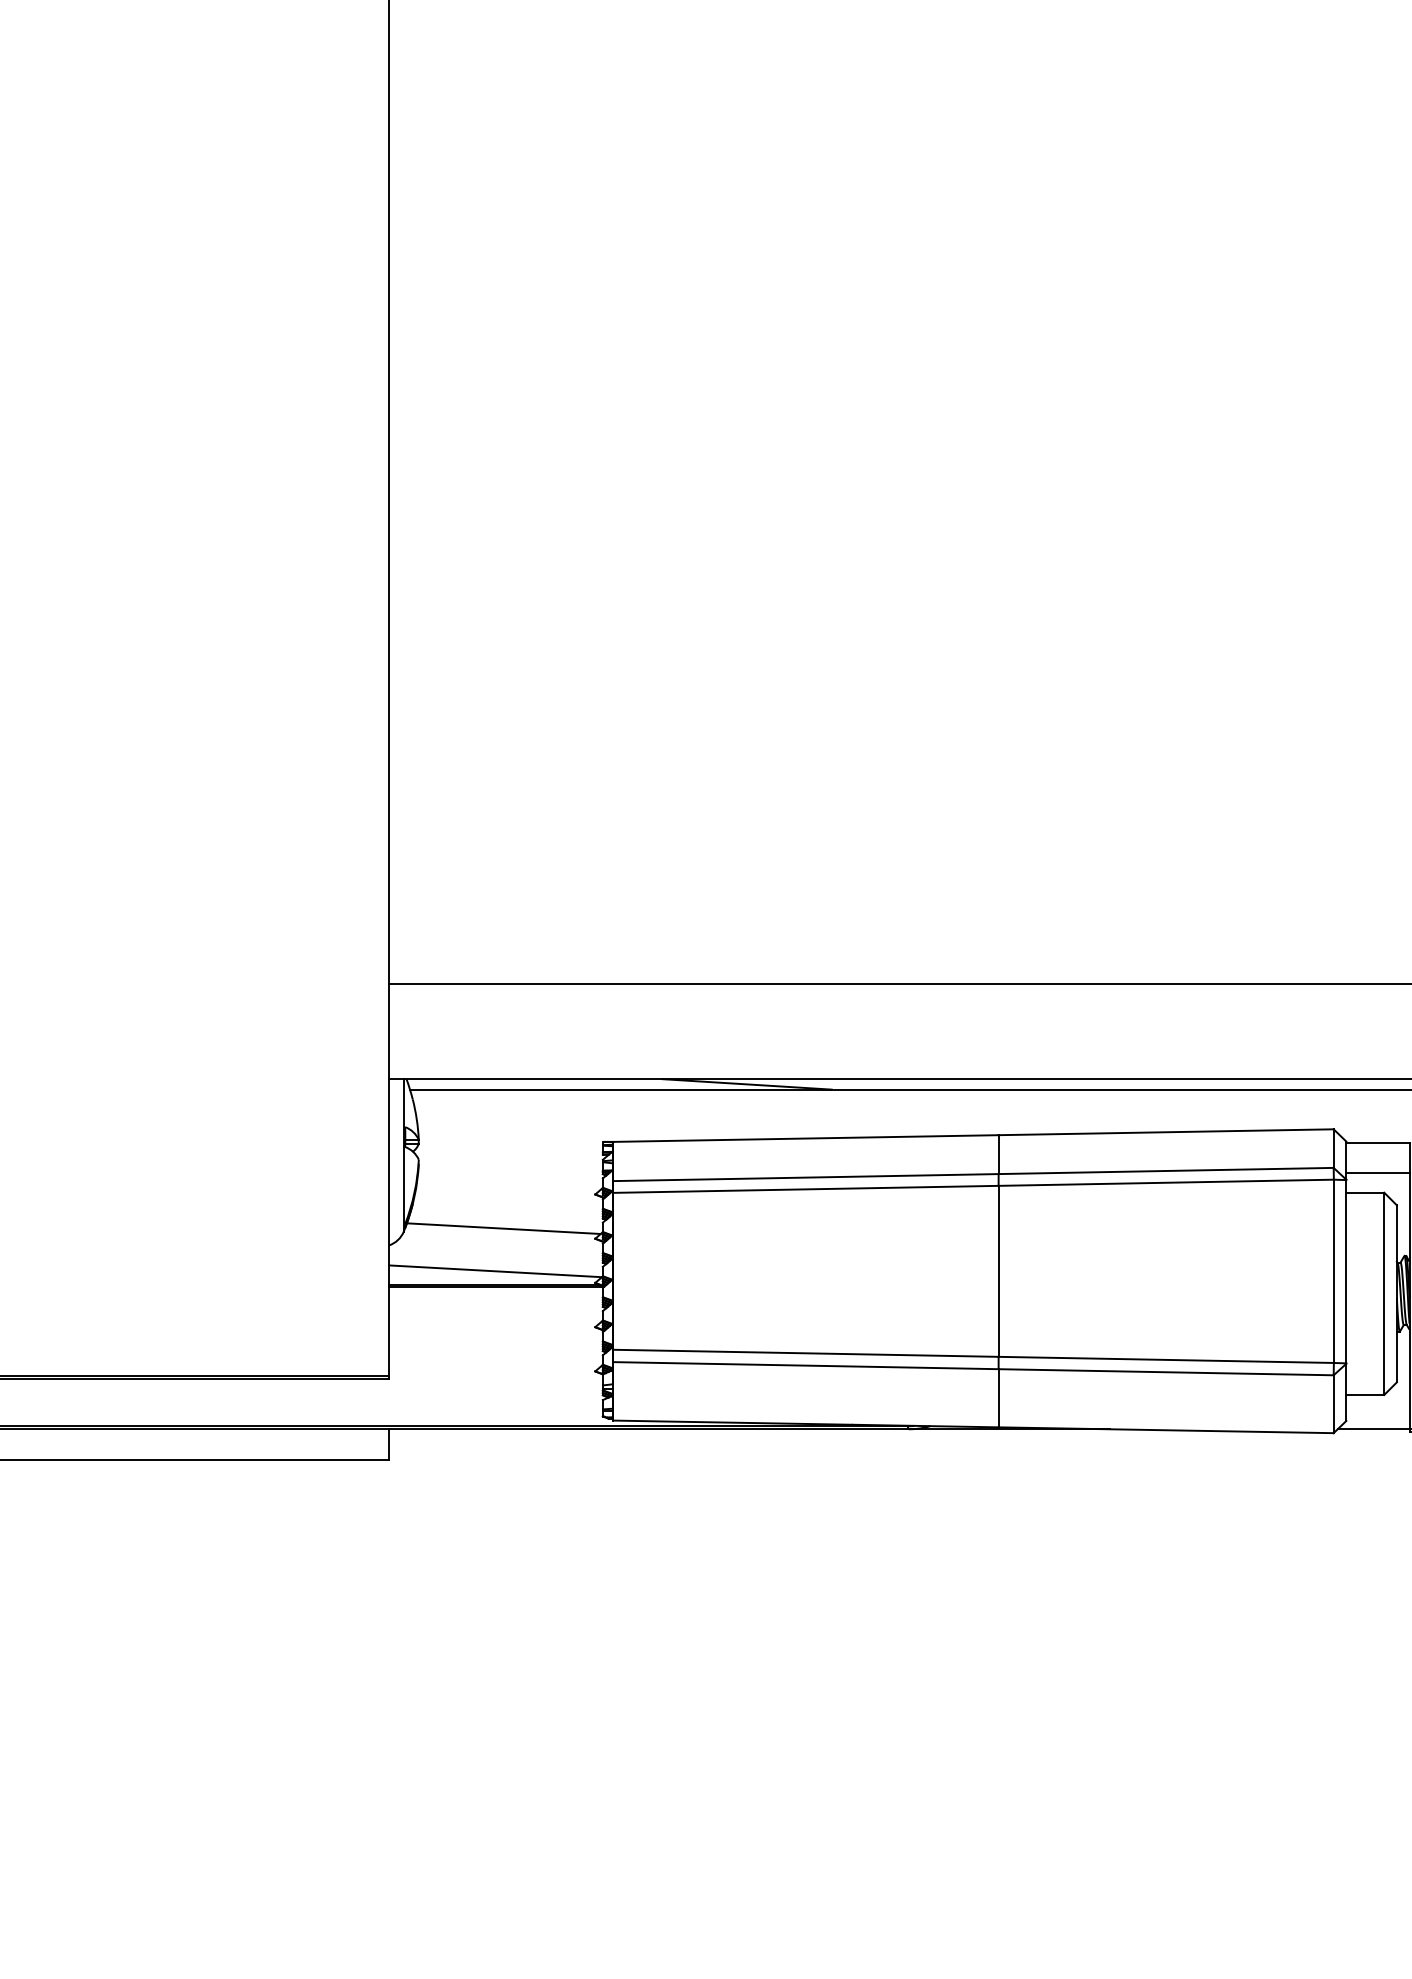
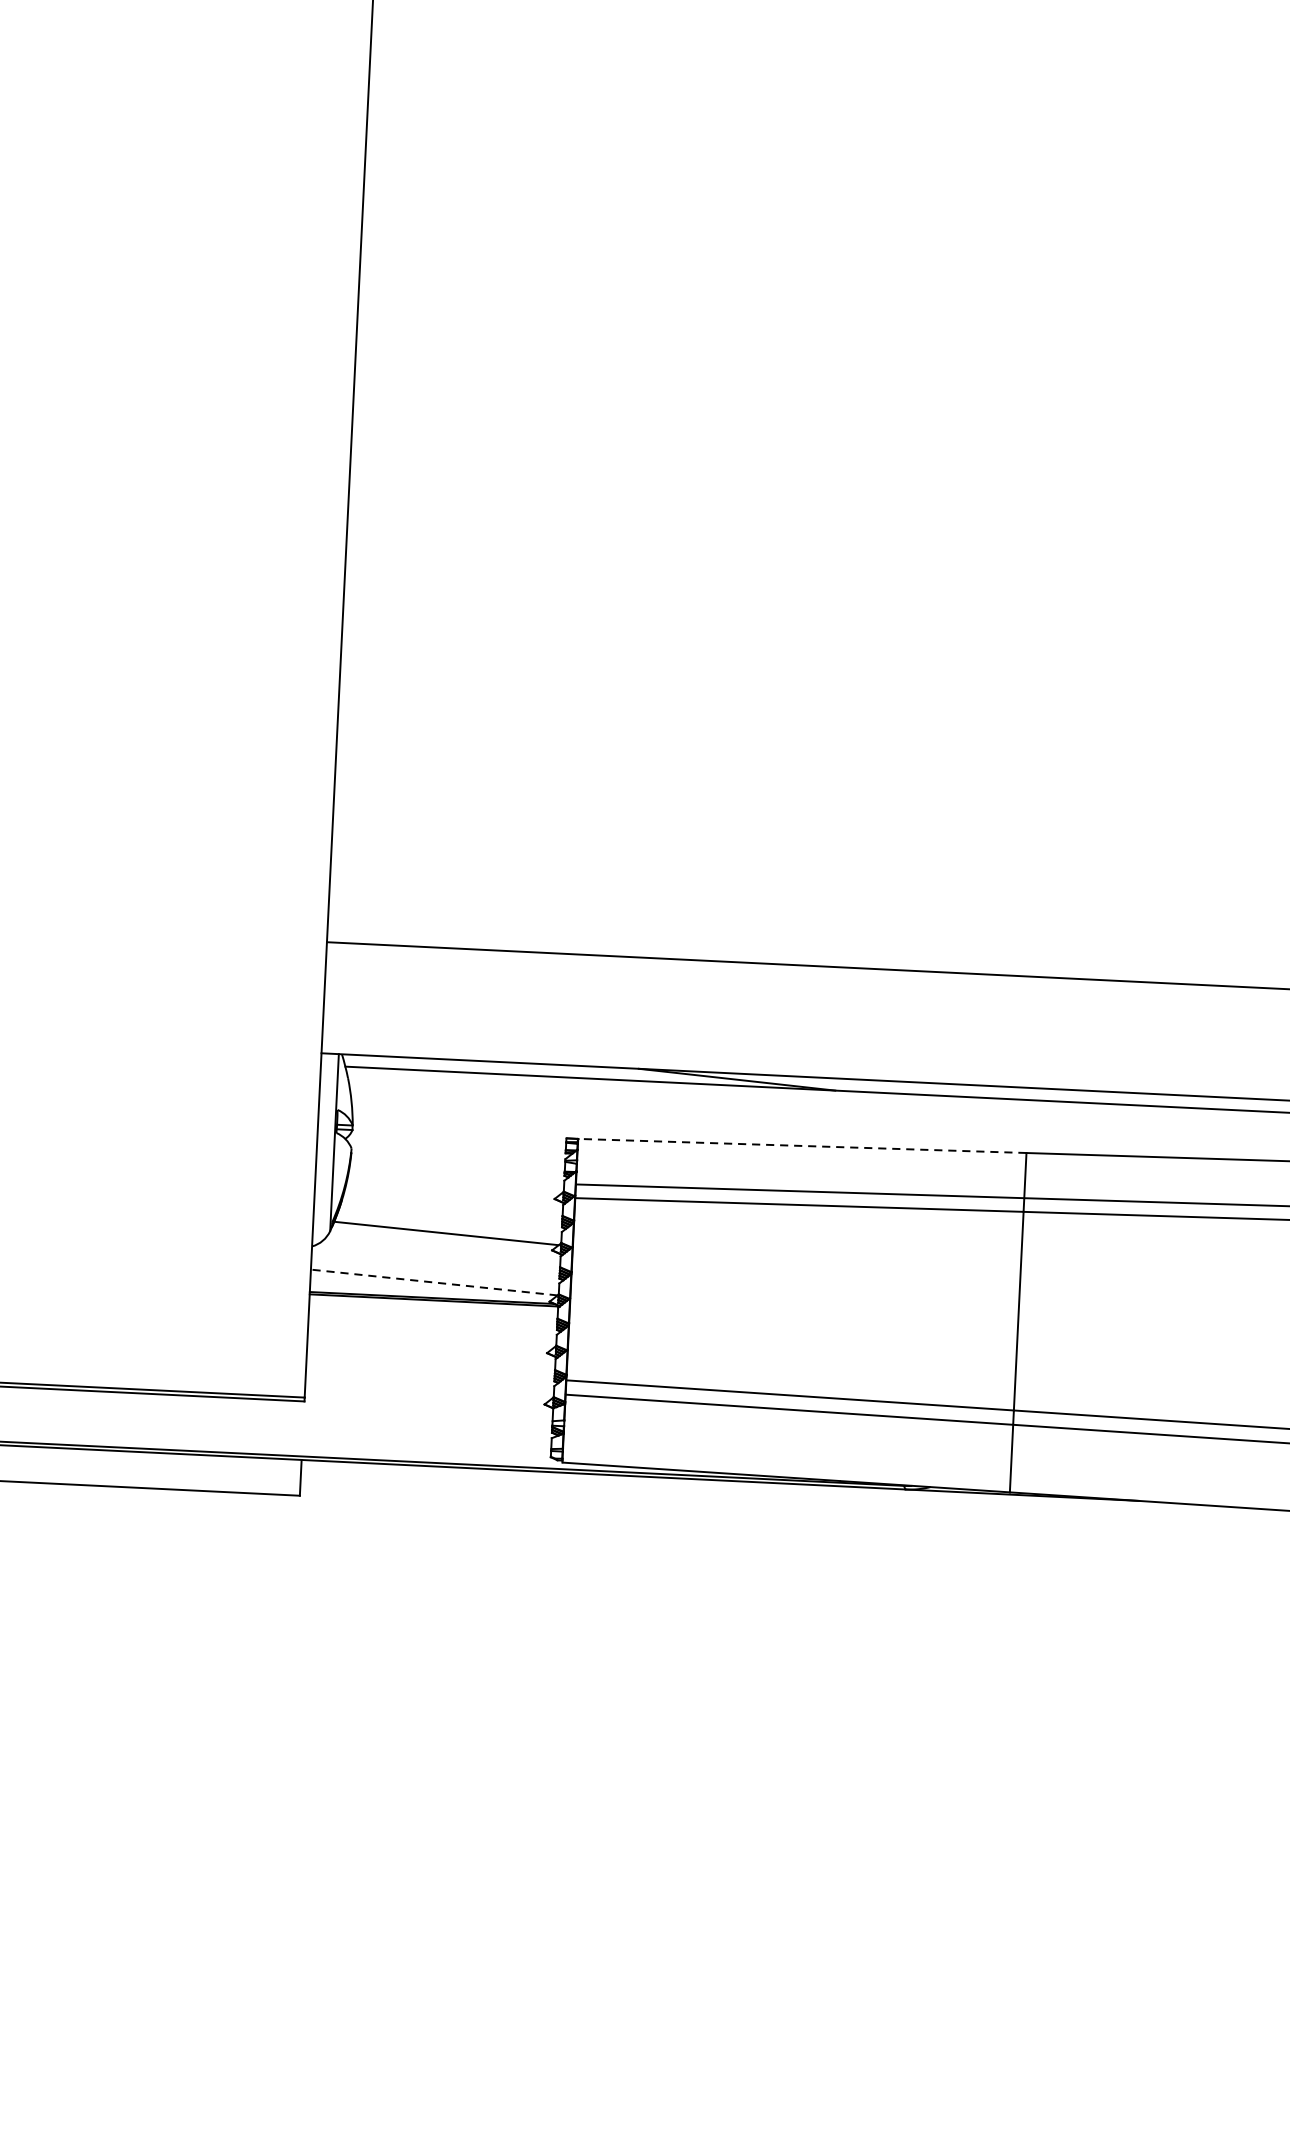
line: (805, 1138) -> (801, 1145), solid -> dashed
line: (495, 1271) -> (434, 1282), solid -> dashed

